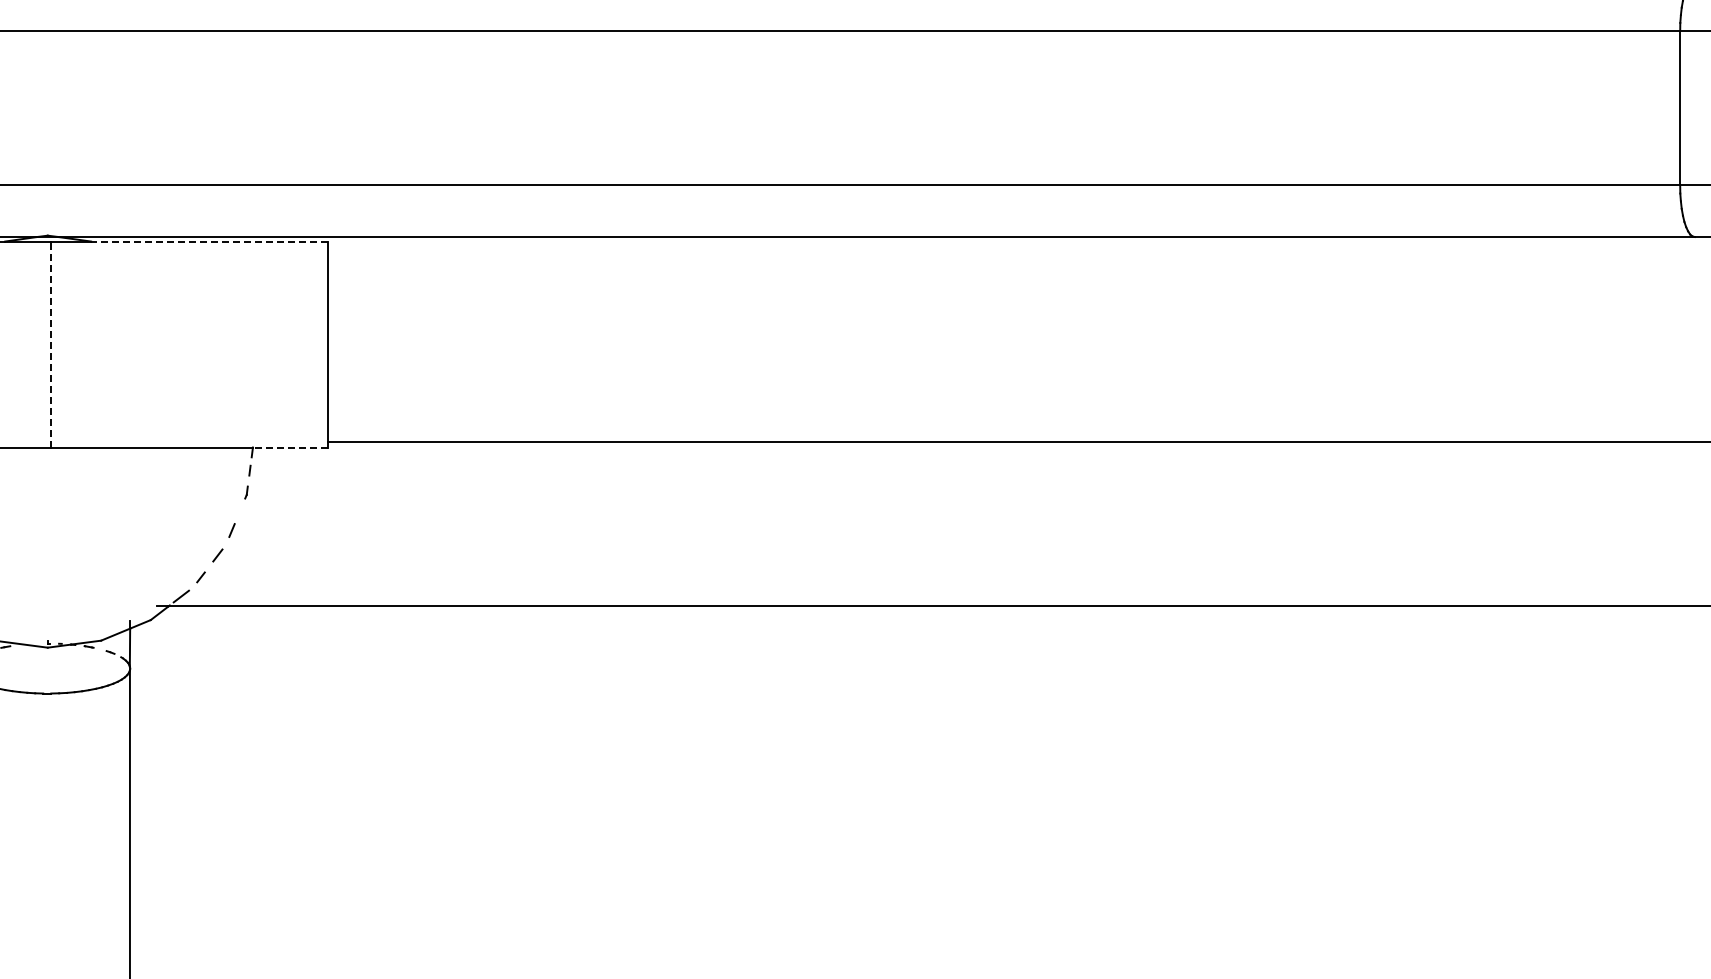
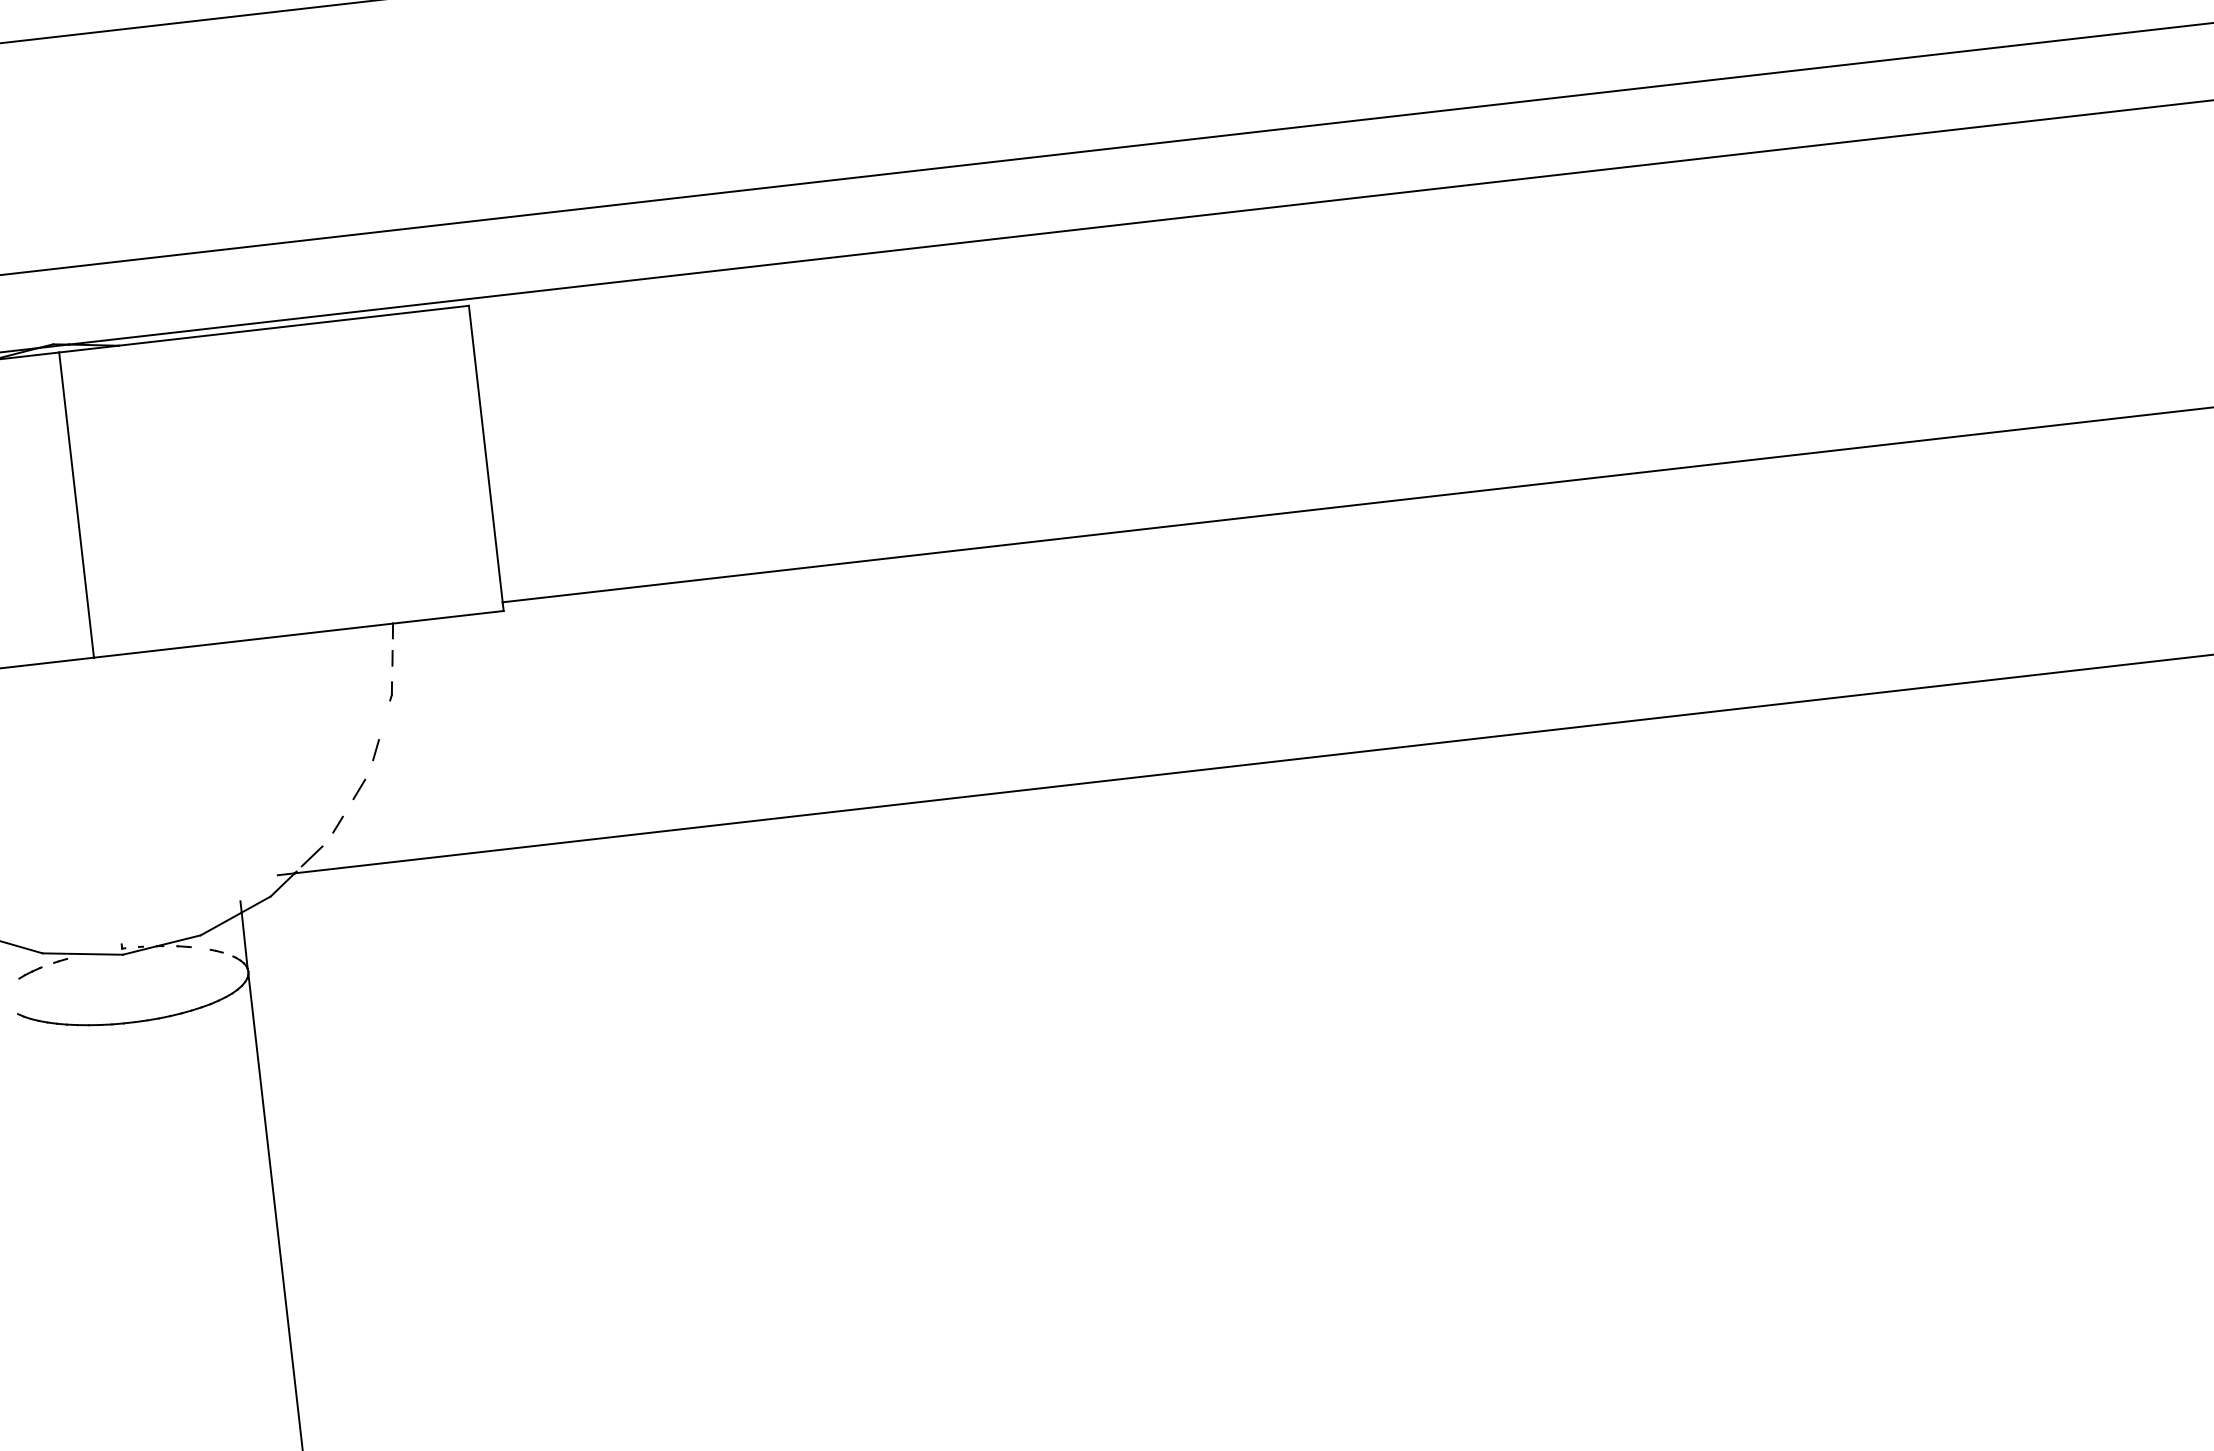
line: (208, 241) -> (292, 325), dashed -> solid
line: (51, 344) -> (77, 504), dashed -> solid
line: (289, 447) -> (447, 617), dashed -> solid

